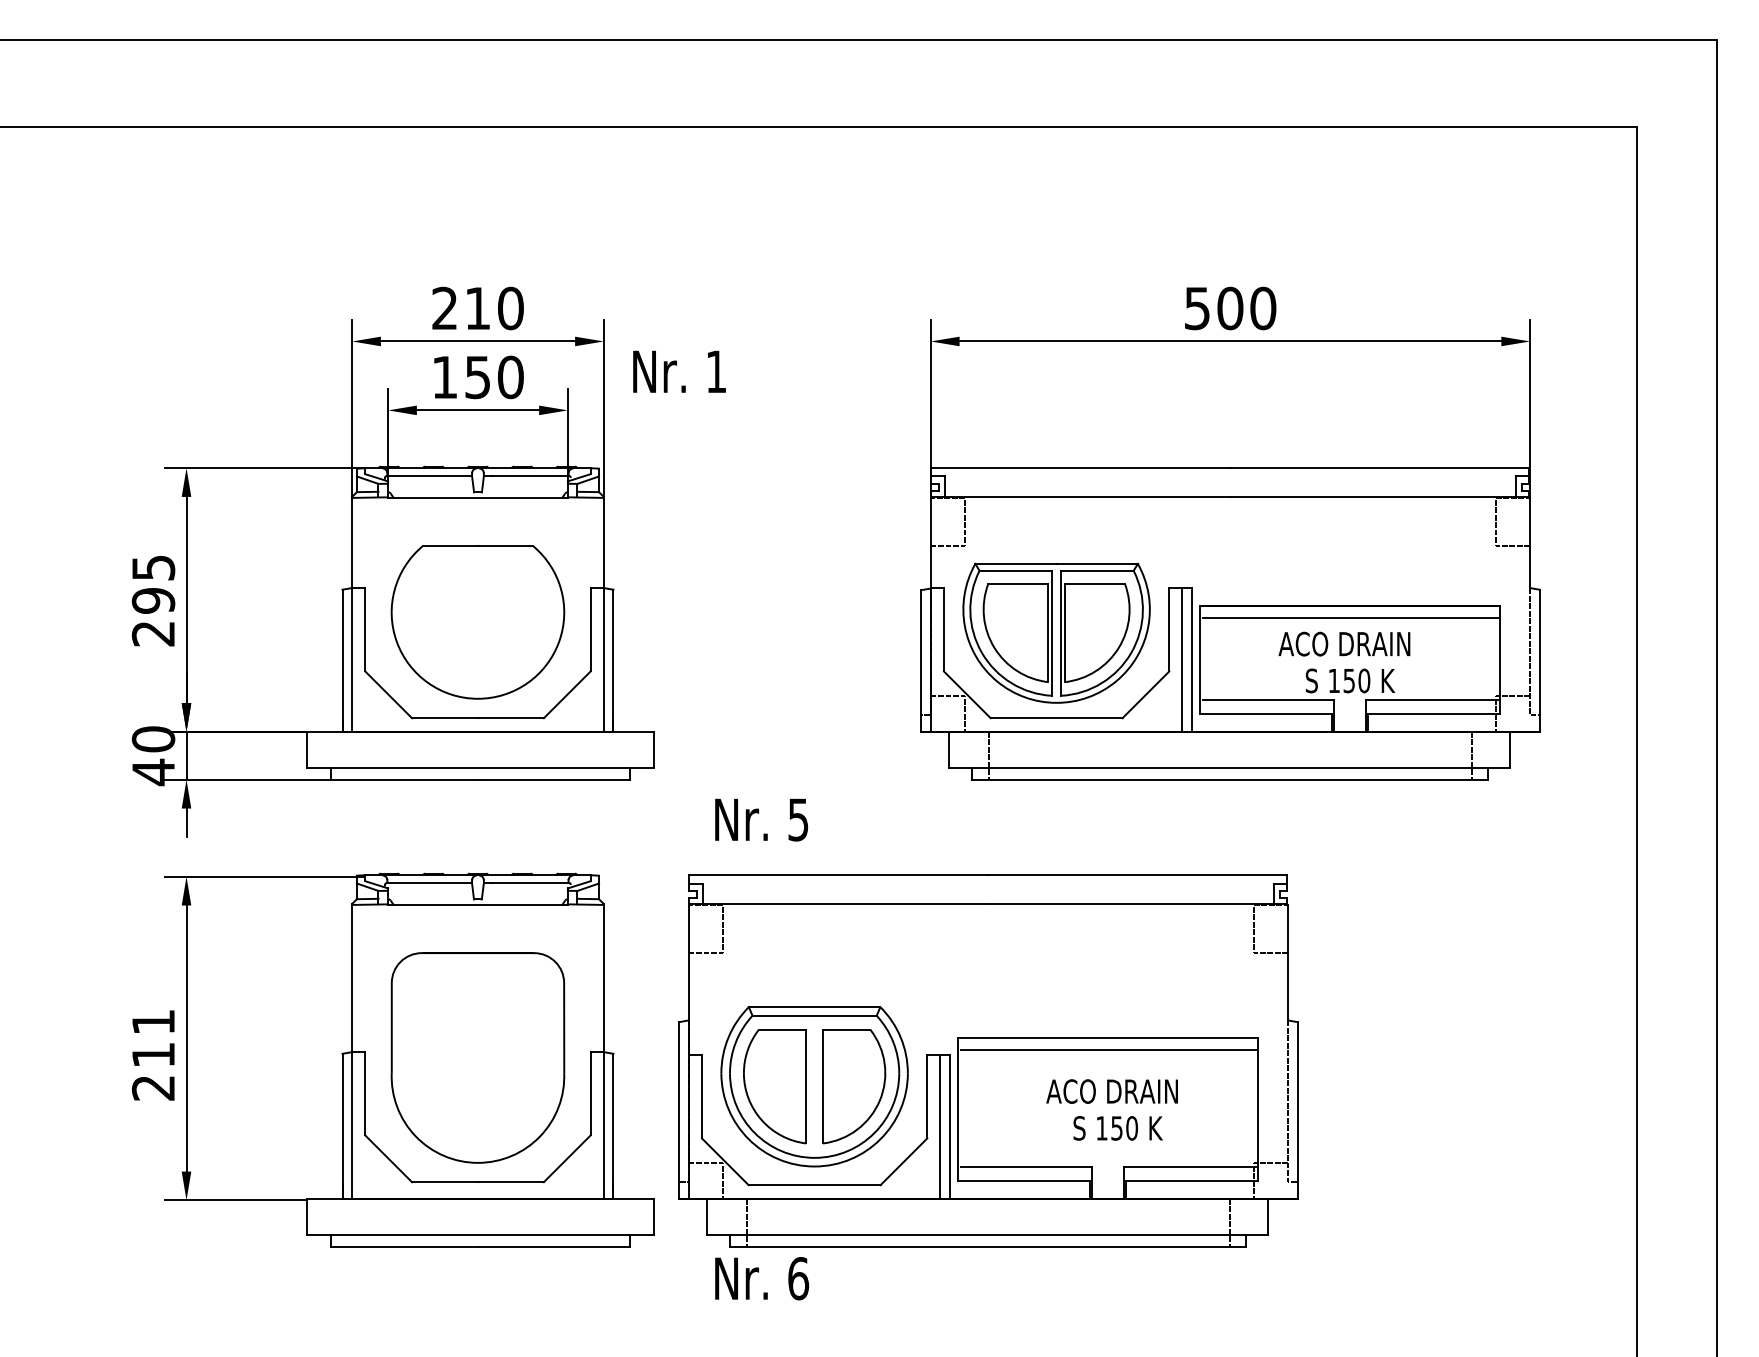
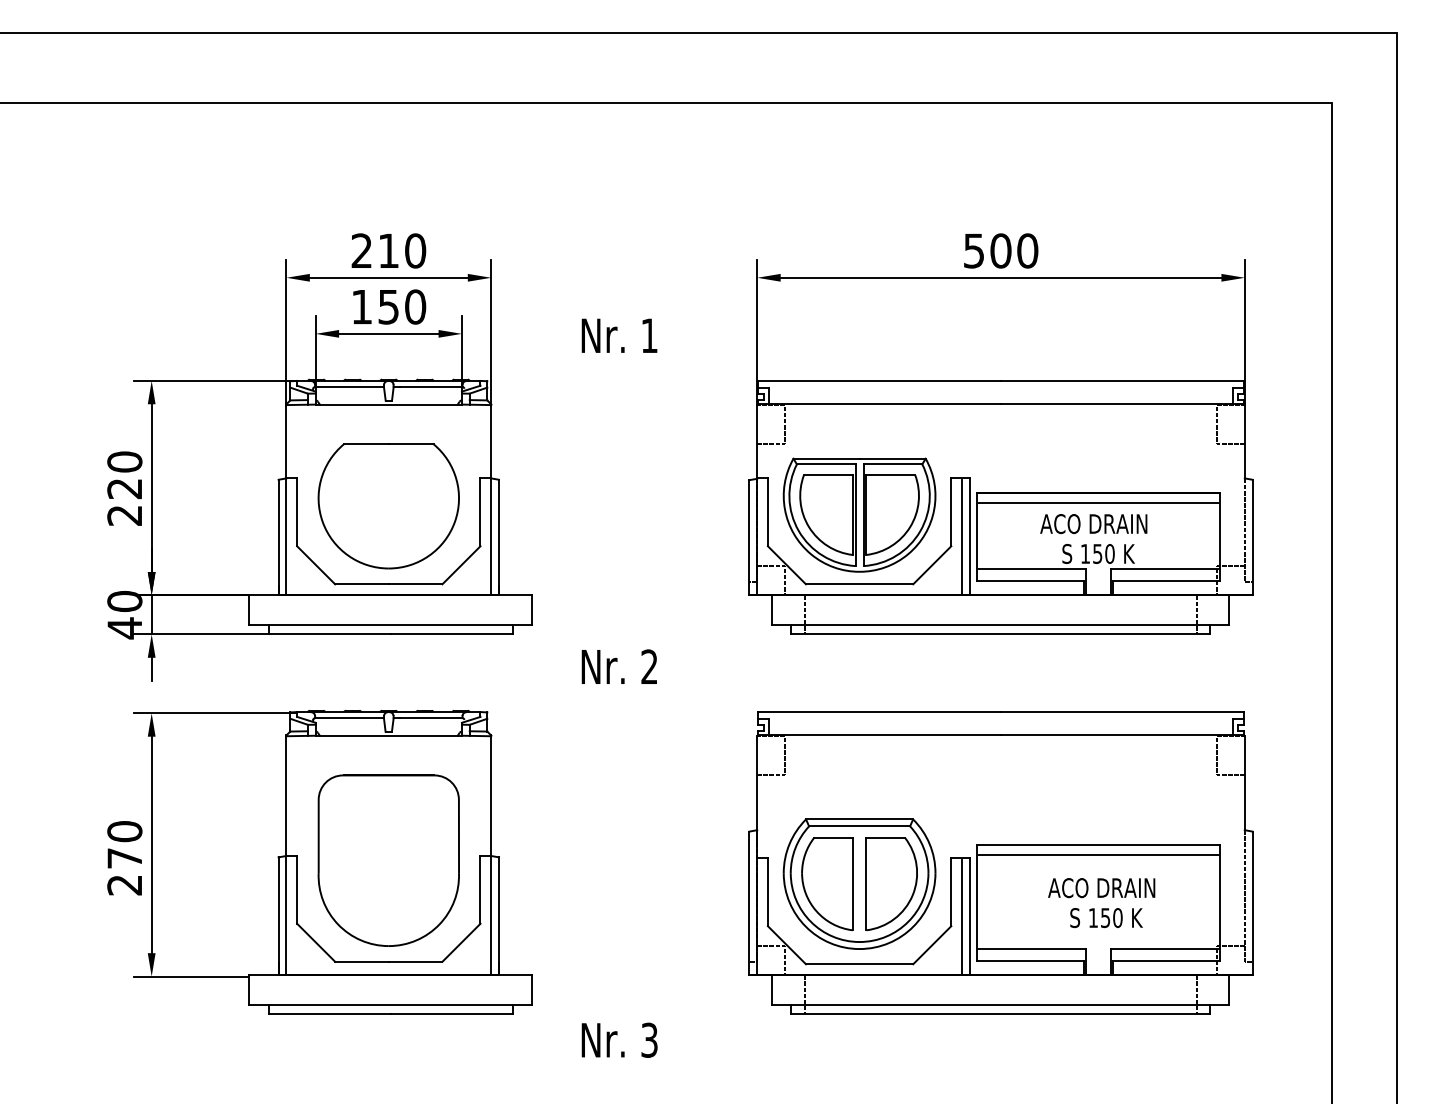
text: (679, 371) -> (619, 335), moved
text: (153, 583) -> (124, 474), 295 -> 220
text: (798, 819) -> (649, 666), 5 -> 2
text: (153, 1038) -> (124, 844), 211 -> 270
part: (988, 1060) -> (1001, 862), moved
text: (798, 1278) -> (649, 1040), 6 -> 3

